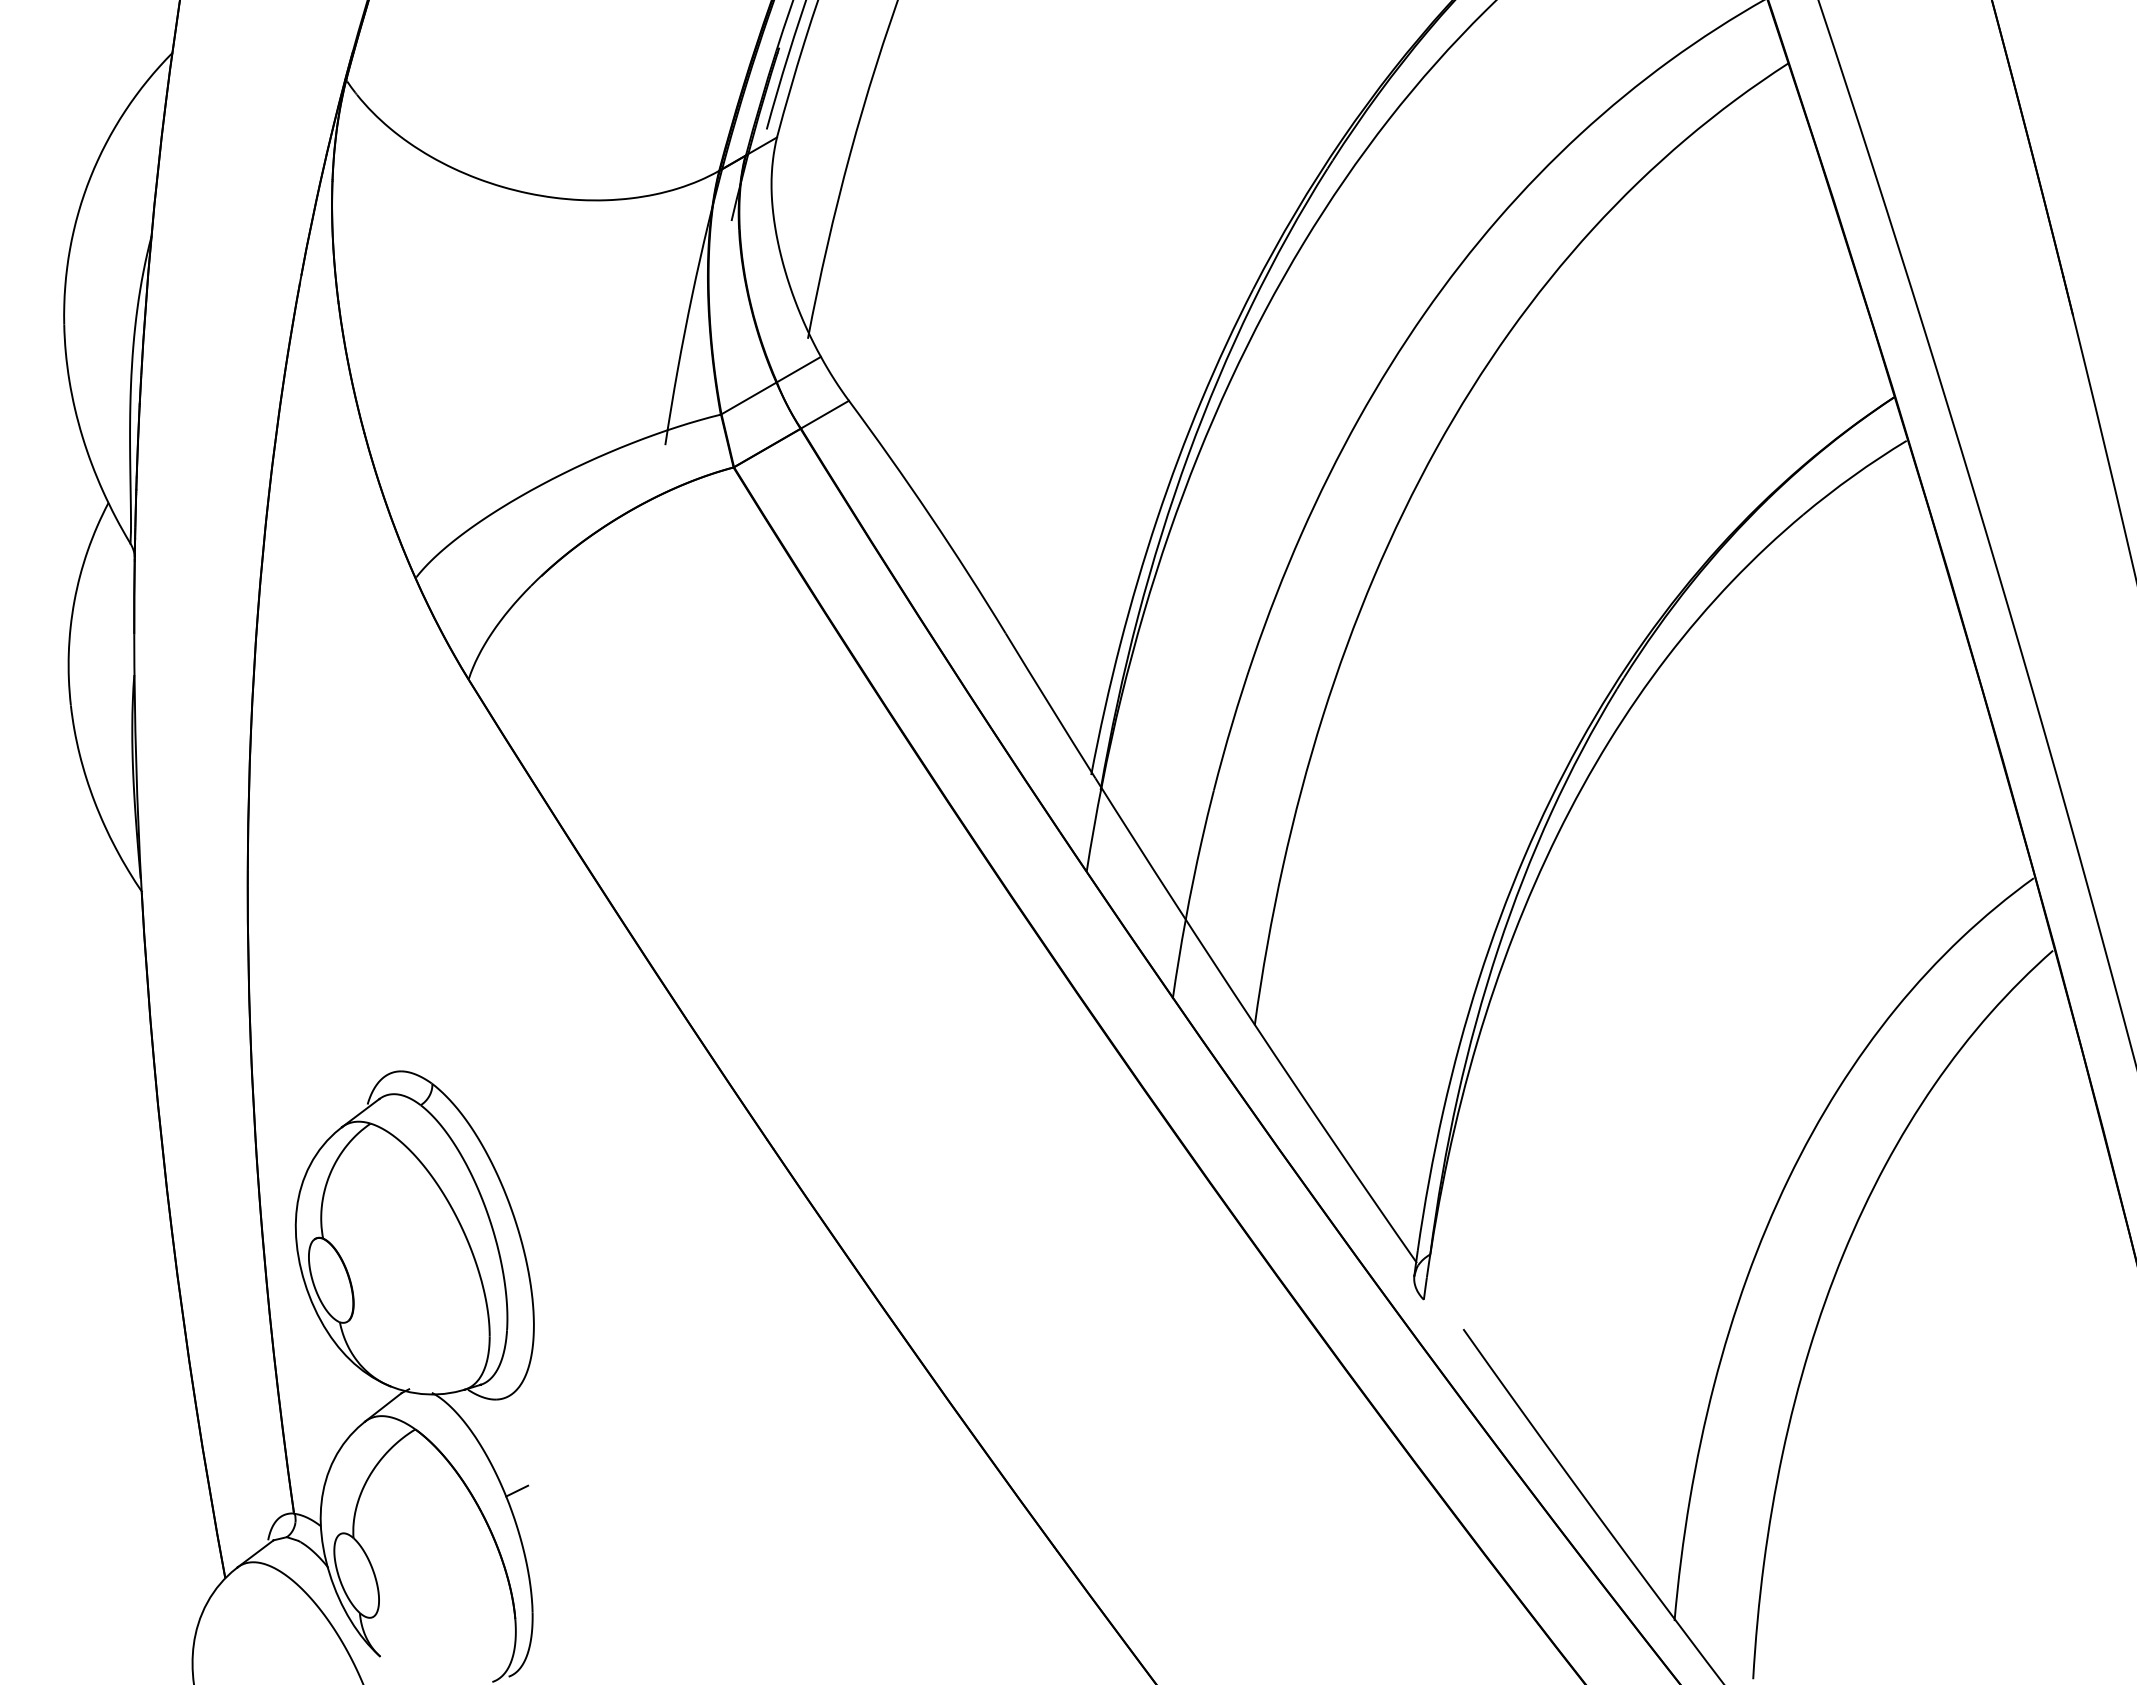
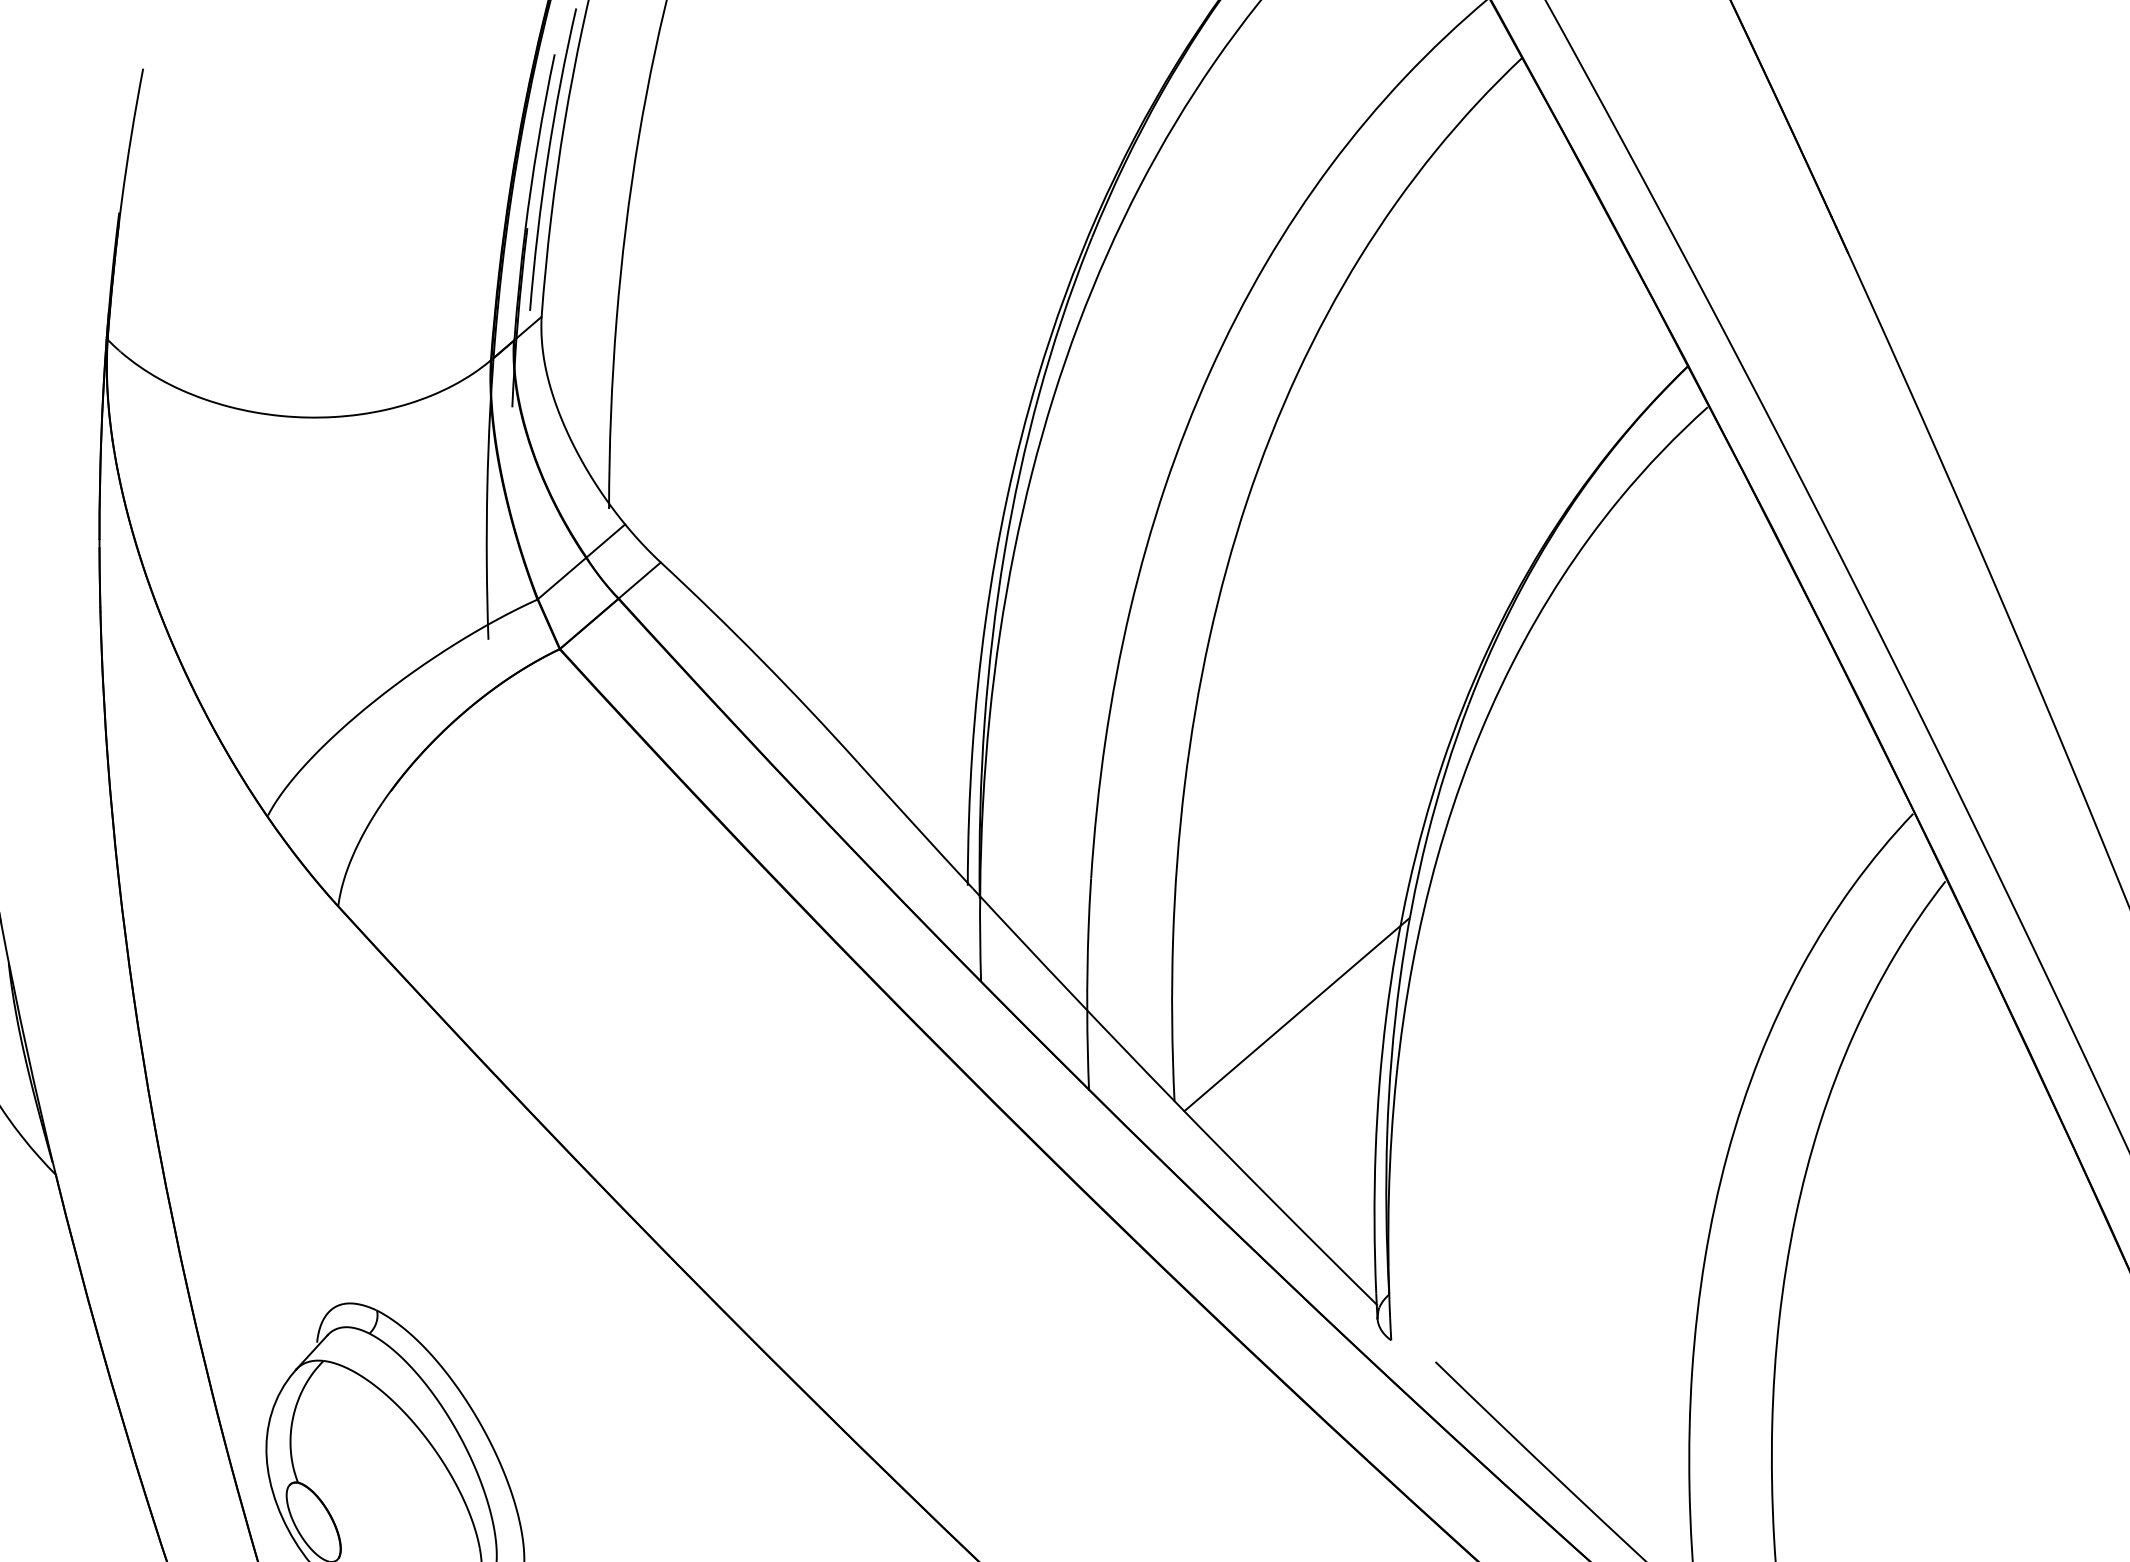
line: (1390, 962) -> (1296, 1014), added

